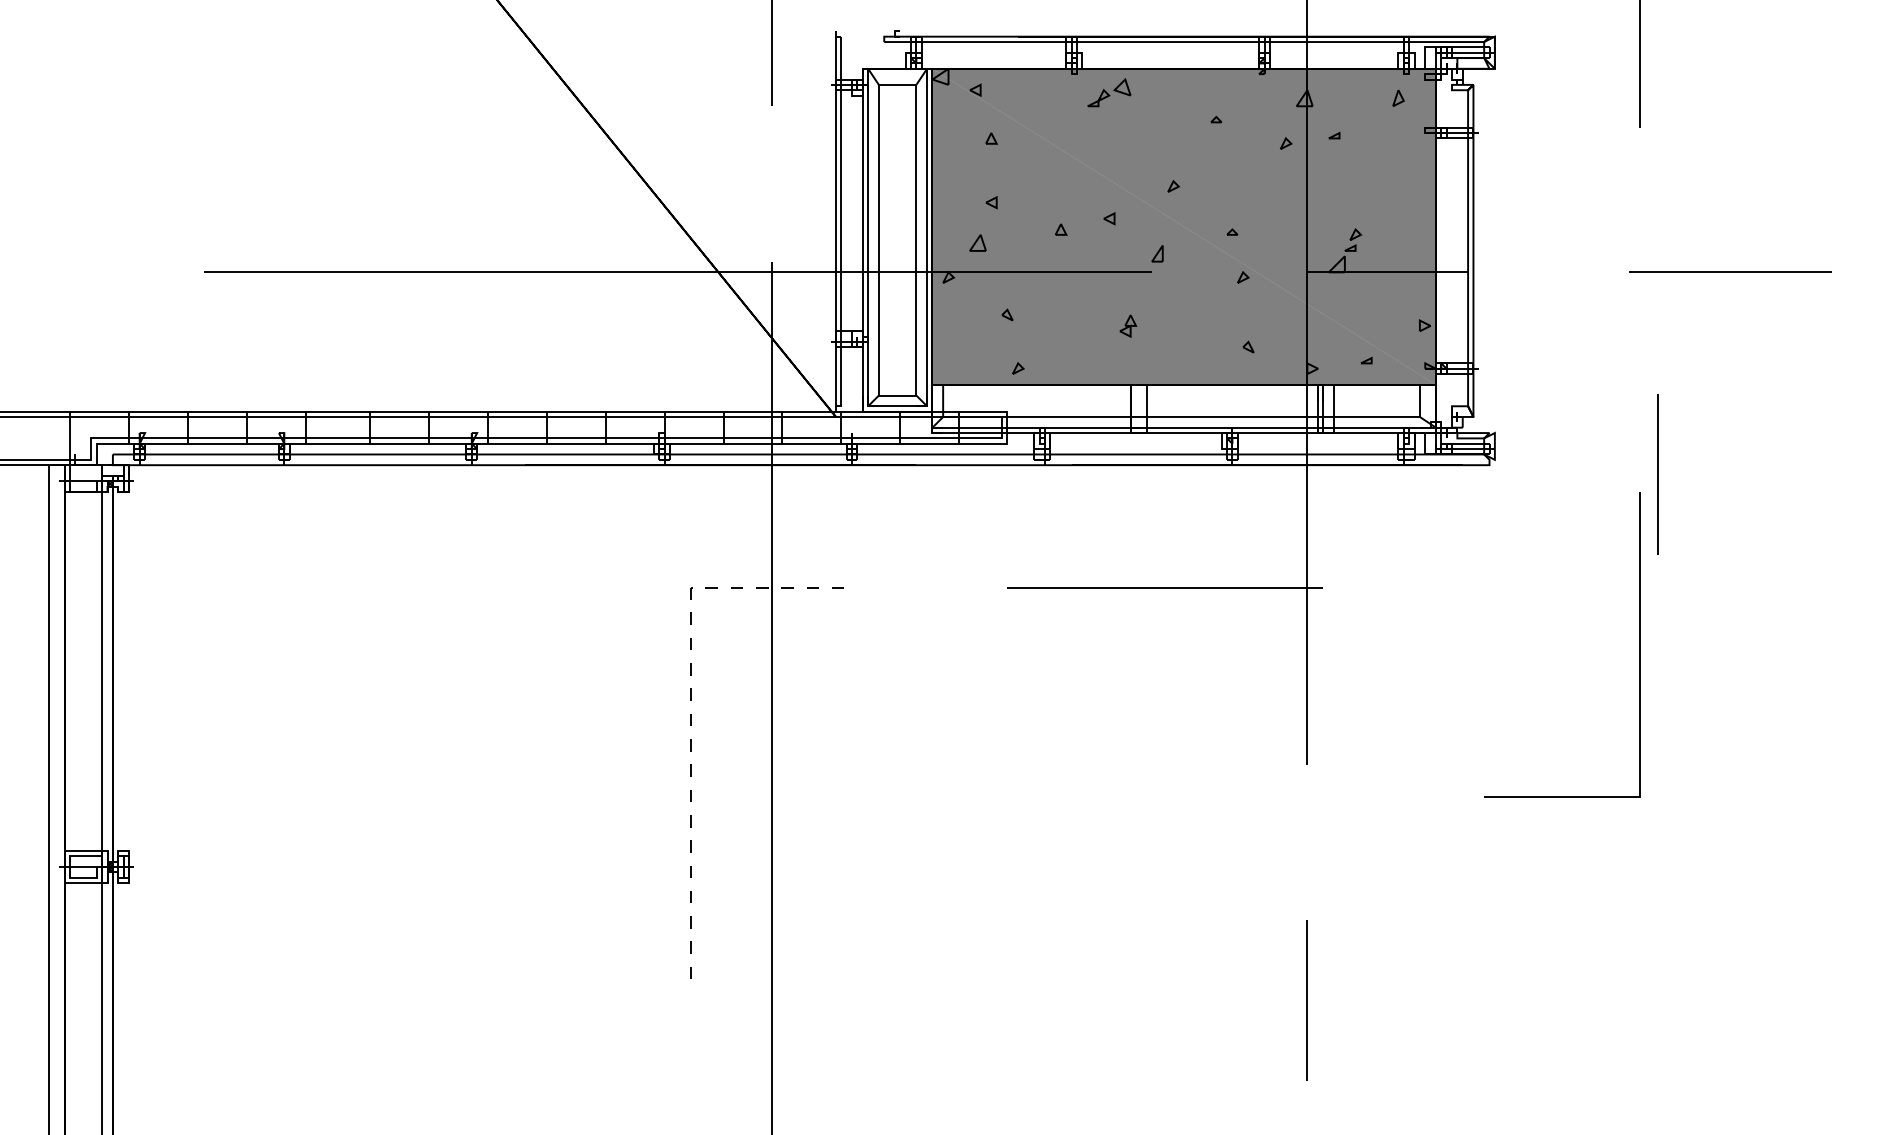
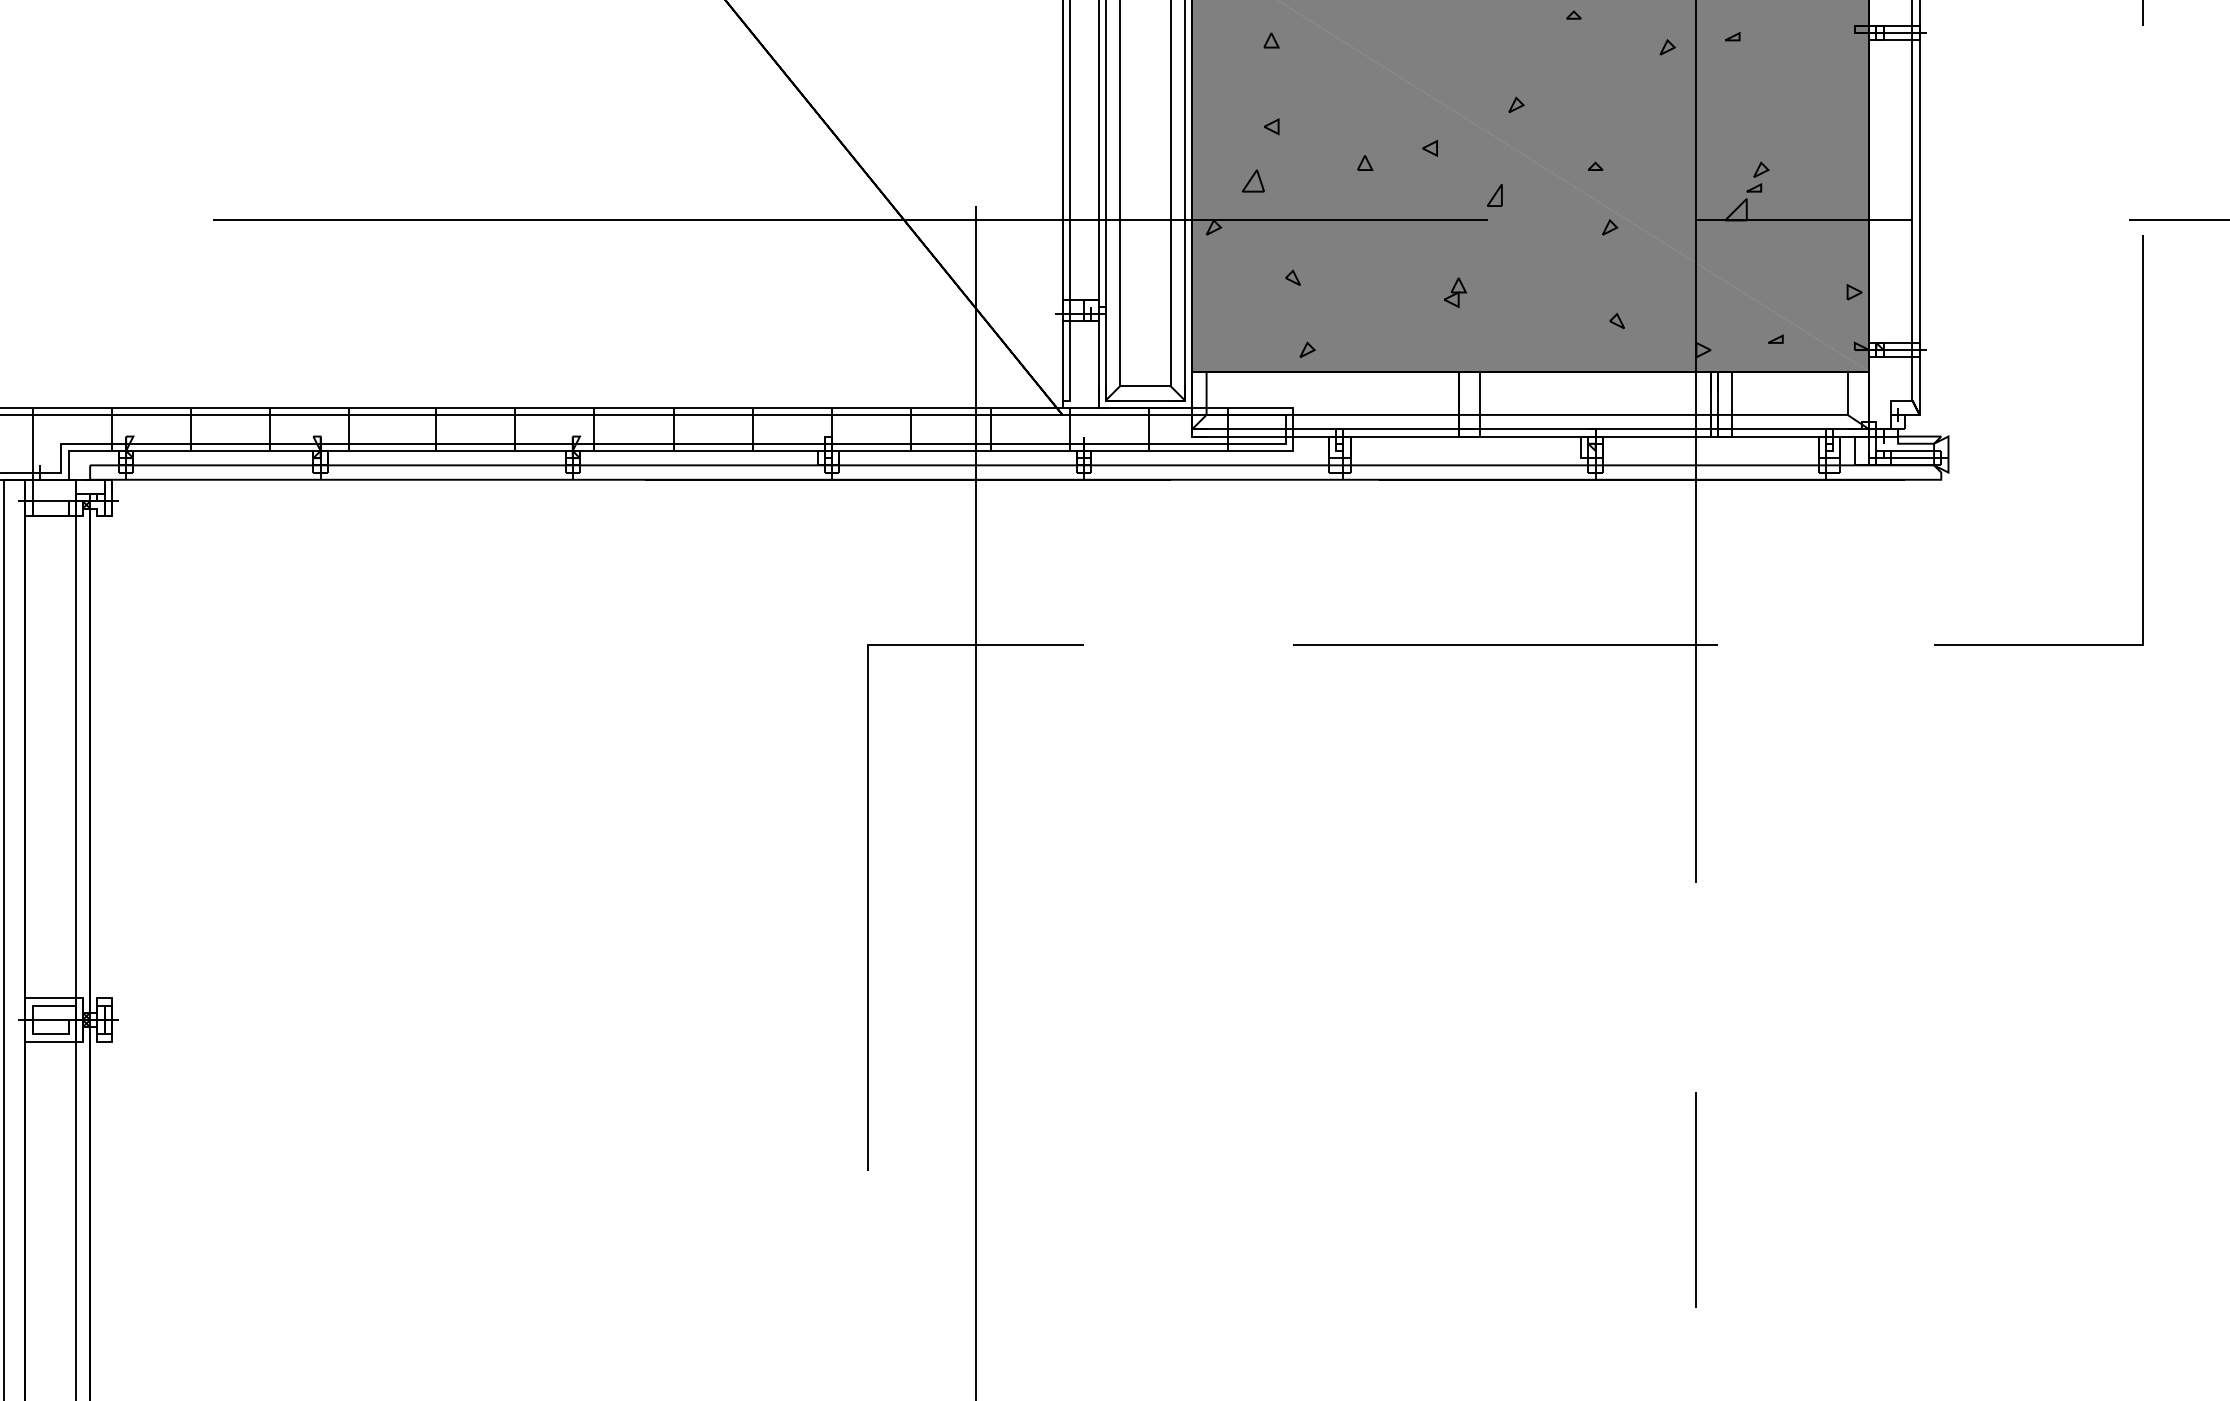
line: (1657, 474) -> (2167, 492), removed
line: (1639, 644) -> (2142, 439), moved
line: (691, 703) -> (868, 800), dashed -> solid

